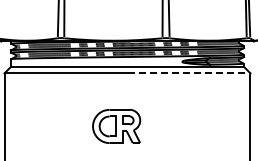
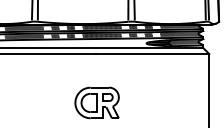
line: (189, 73) -> (153, 54), dashed -> solid
part: (116, 126) -> (97, 102), moved

